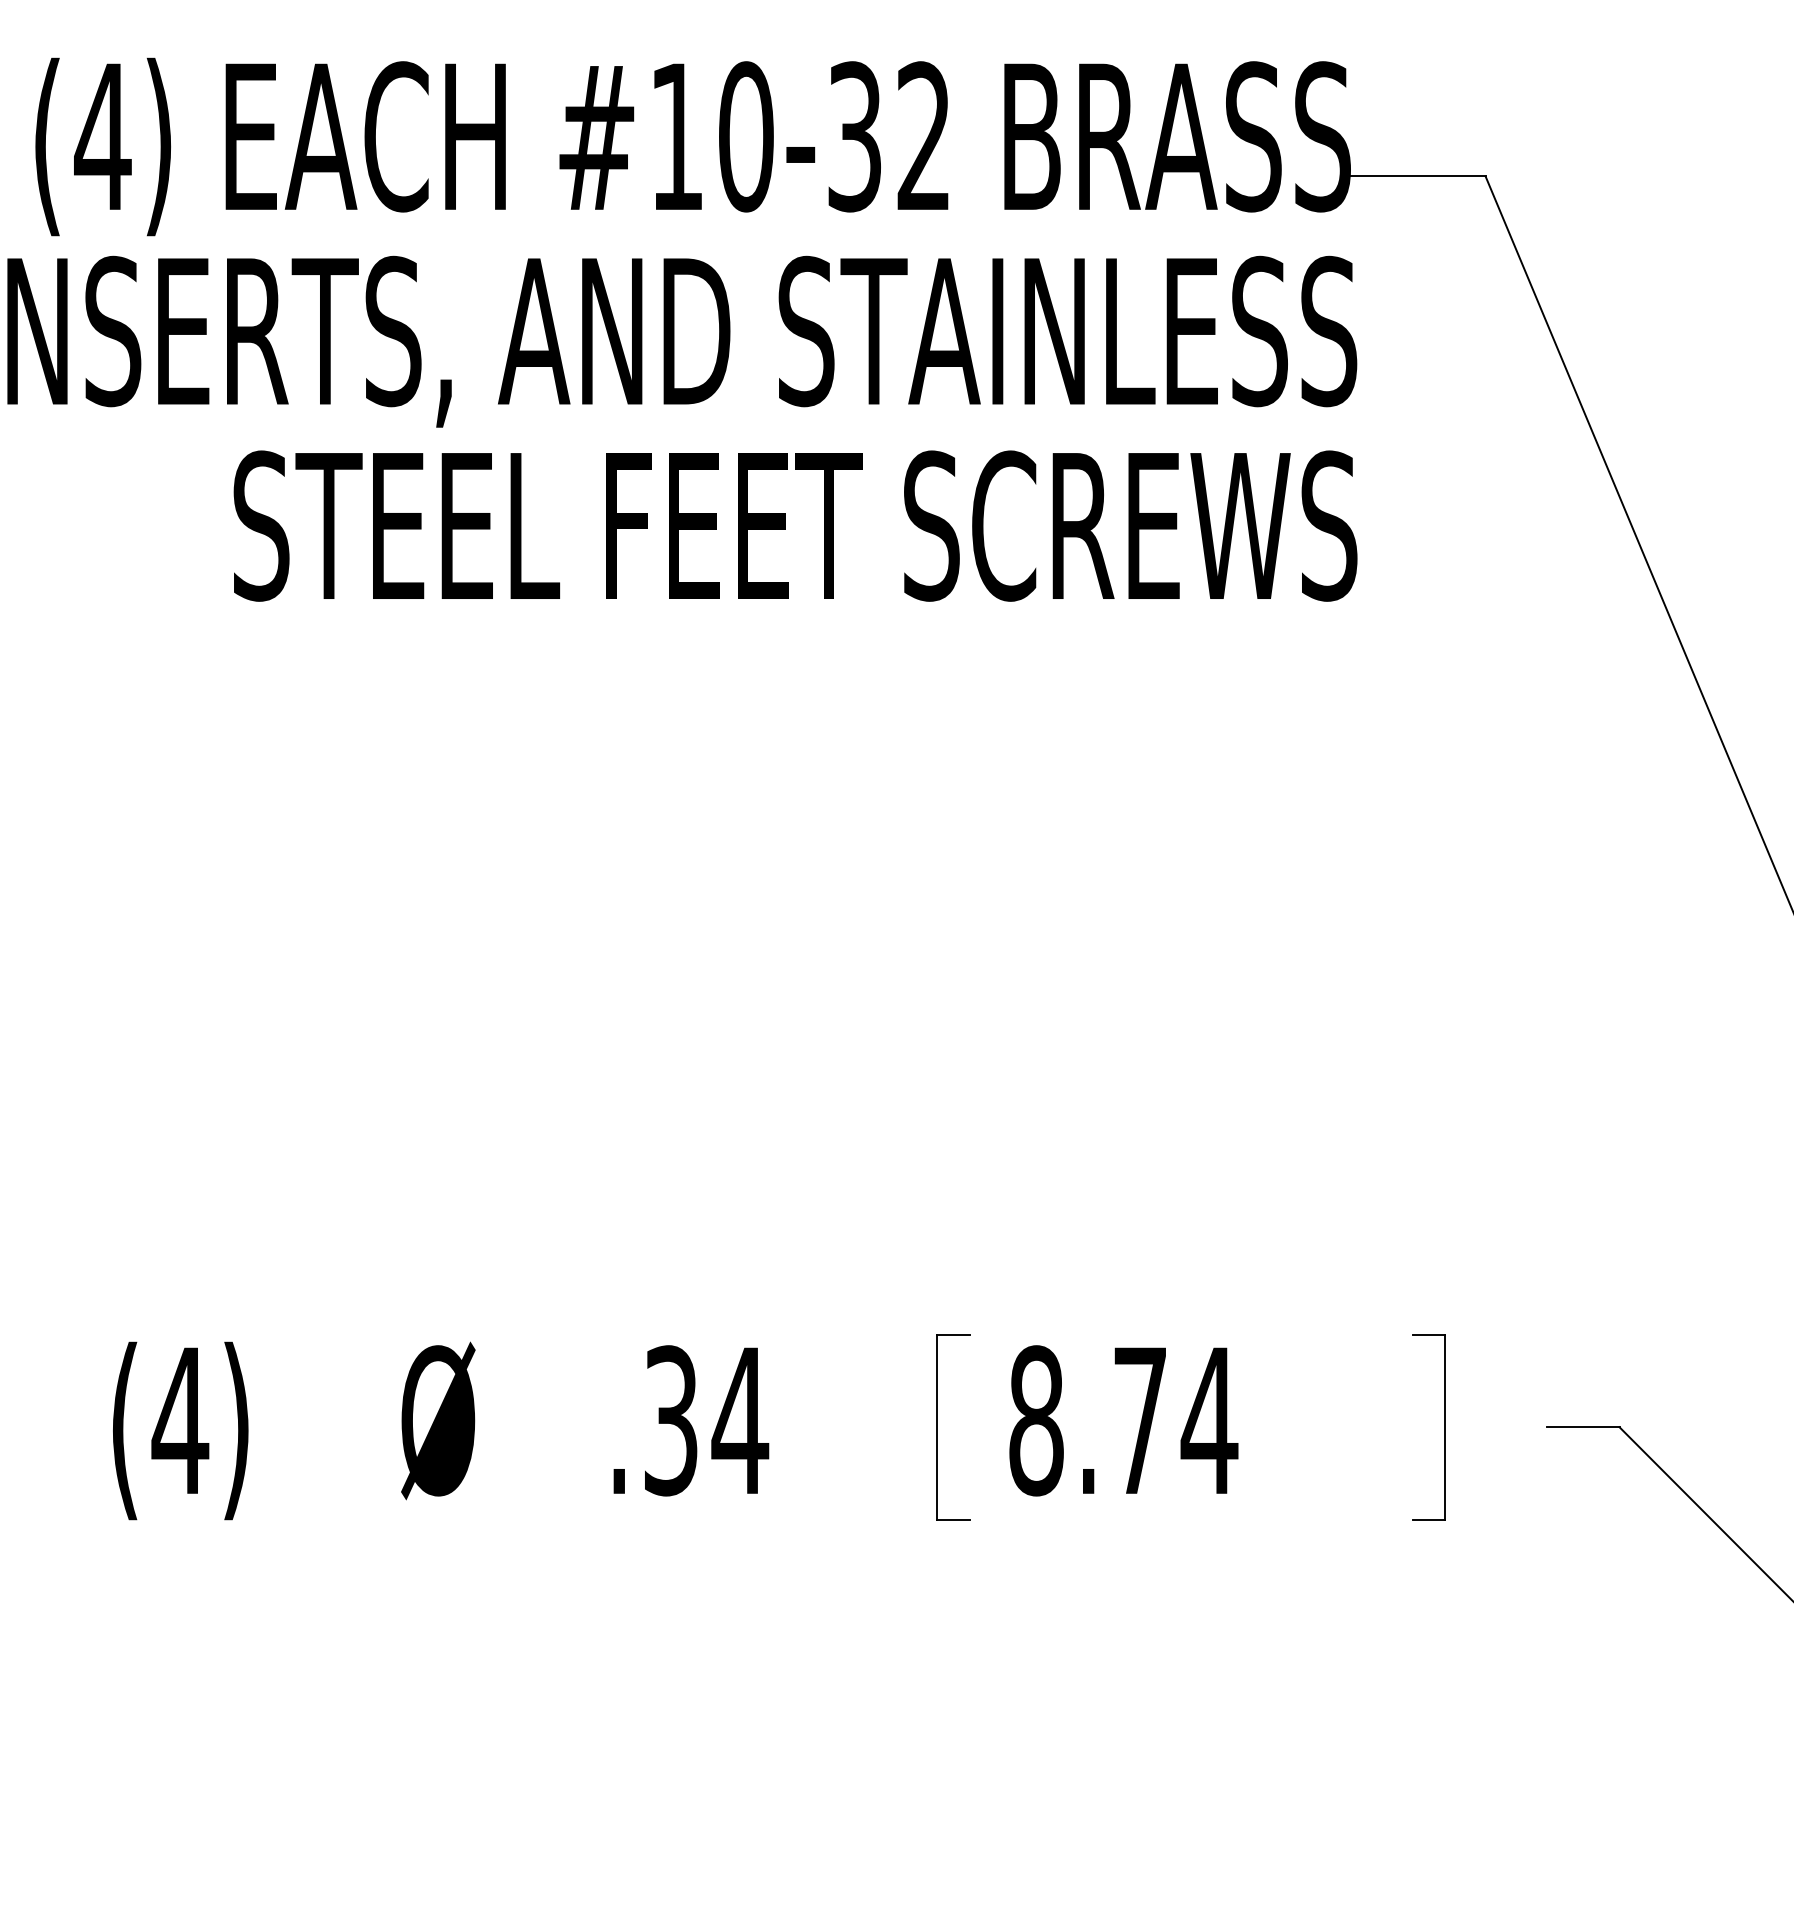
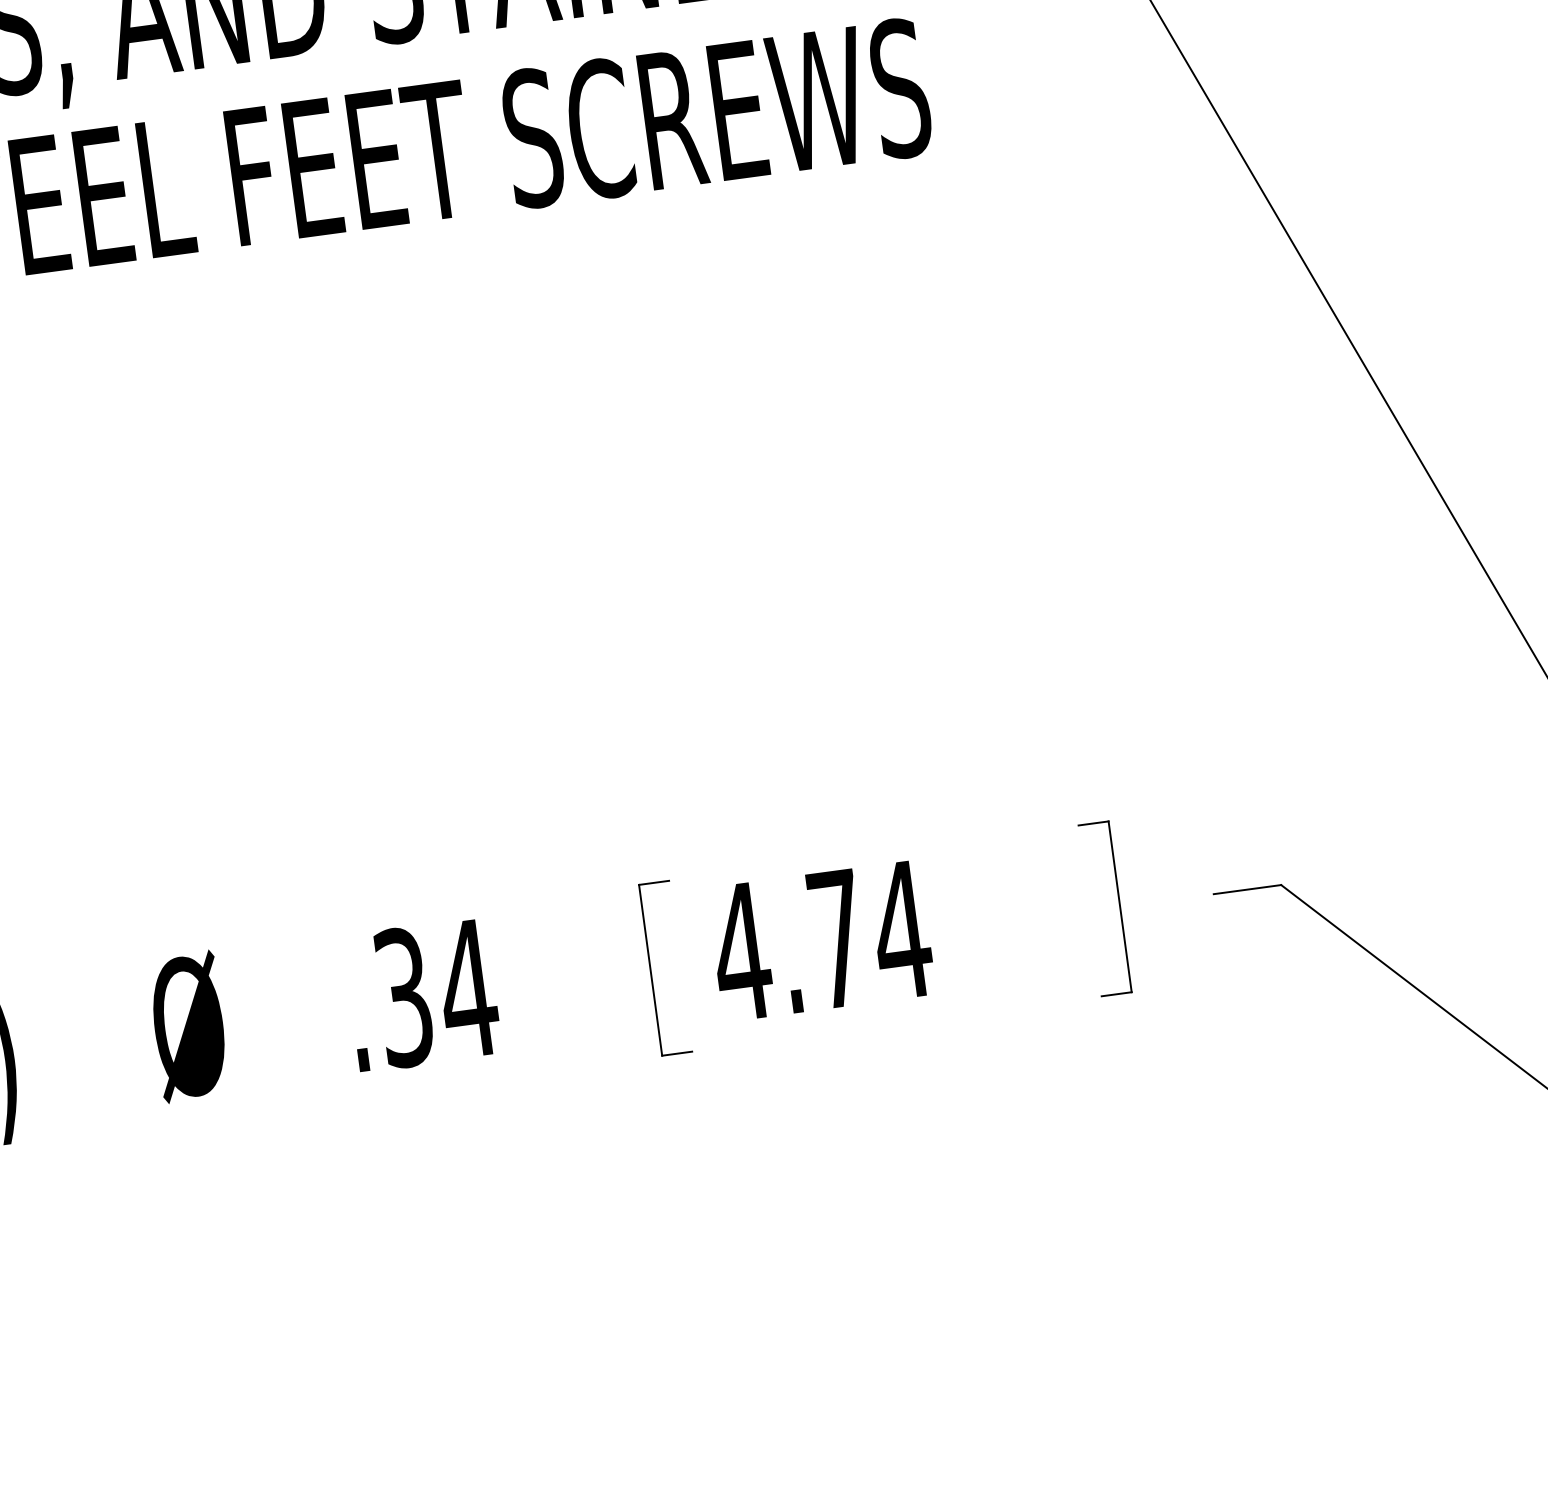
text: (1036, 1420) -> (741, 951), 8.74 -> 4.74

